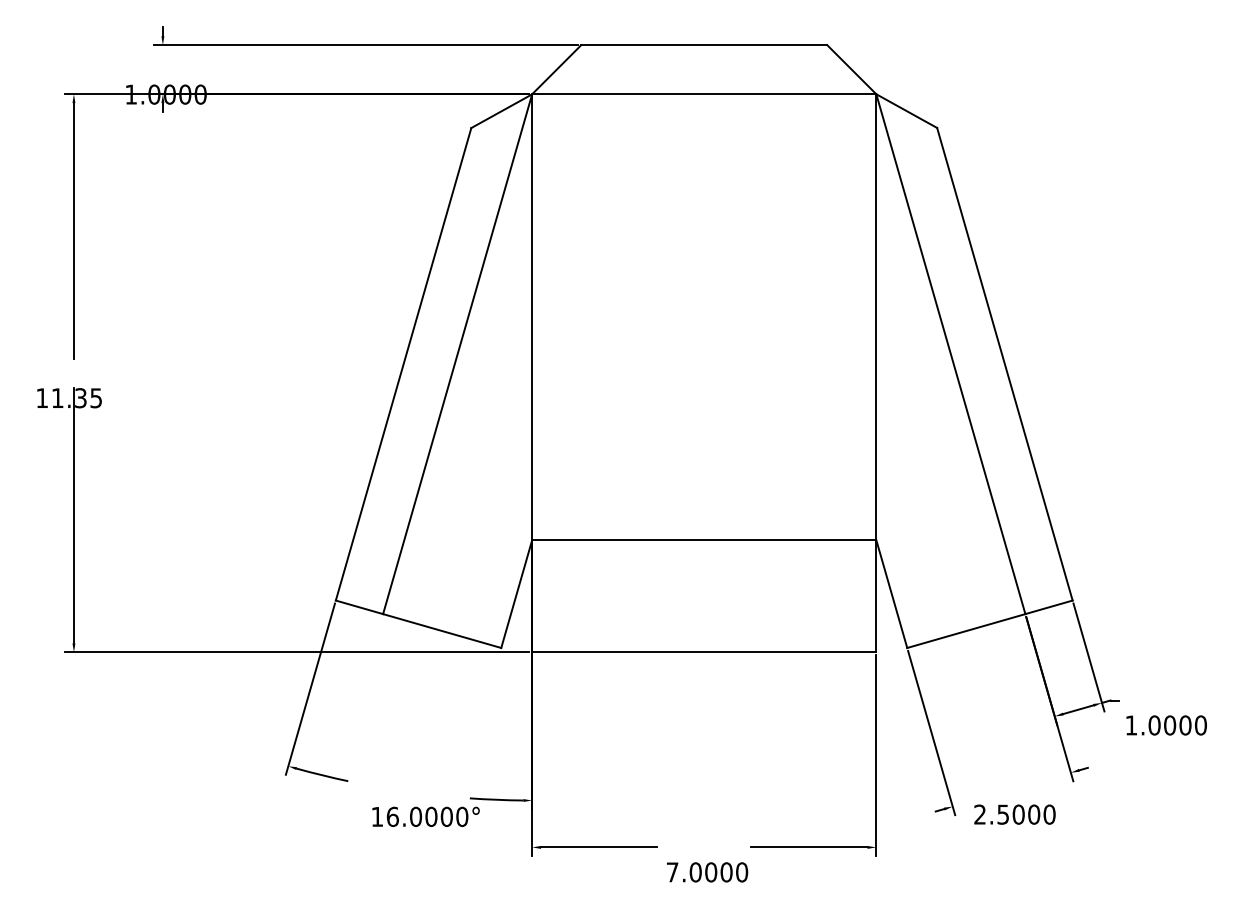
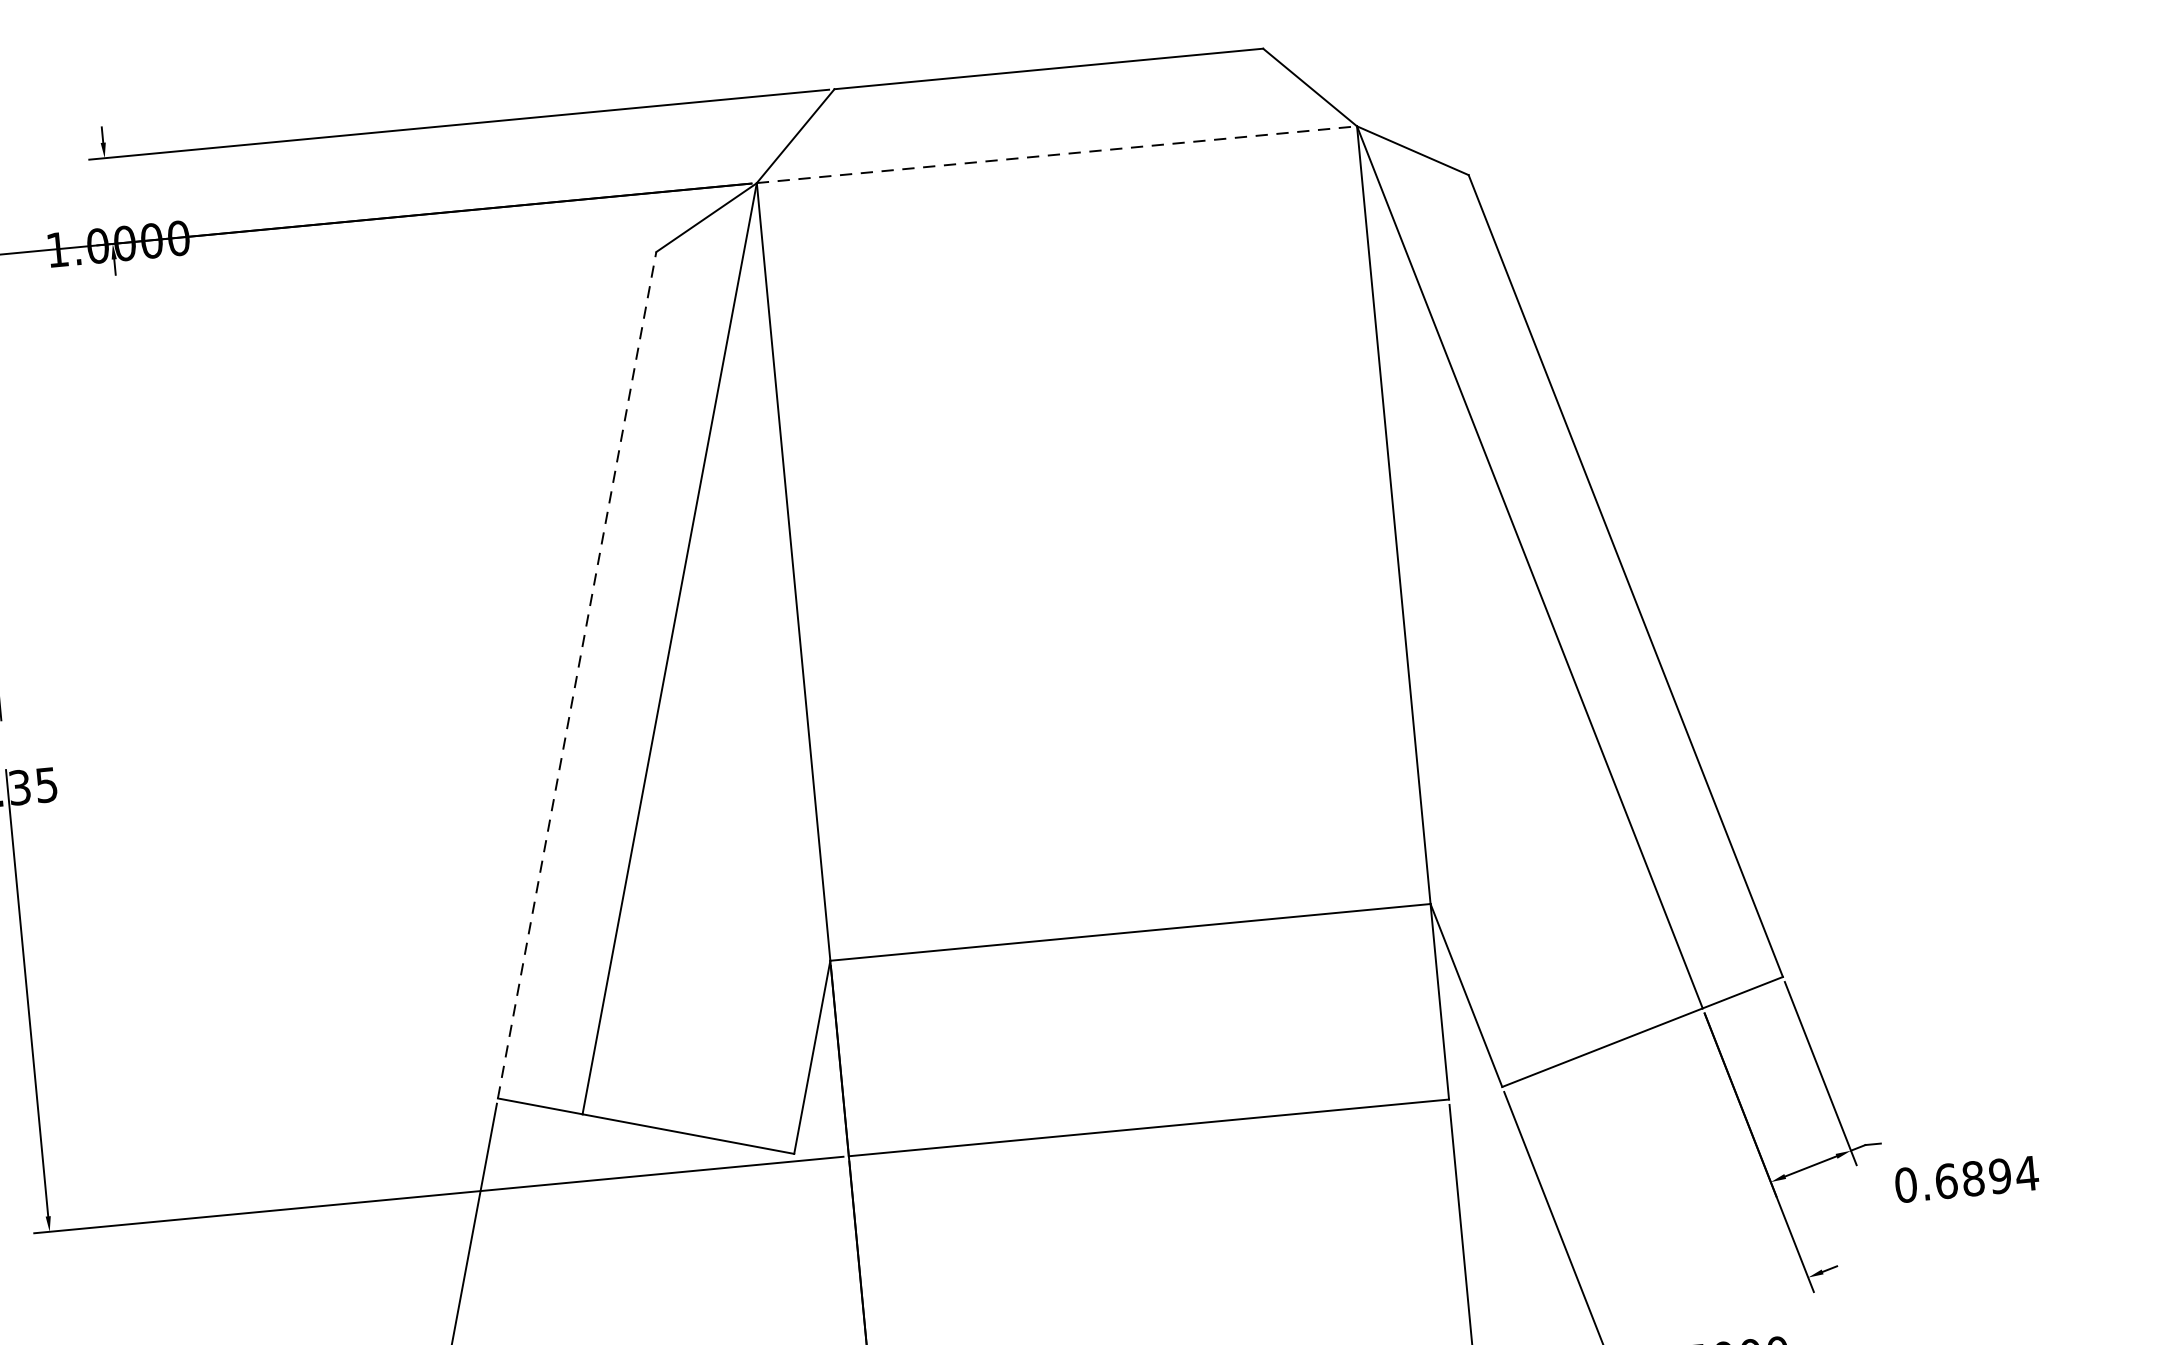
line: (704, 94) -> (1057, 155), solid -> dashed
line: (403, 364) -> (576, 675), solid -> dashed
text: (1166, 725) -> (1967, 1179), 1.0000 -> 0.6894

